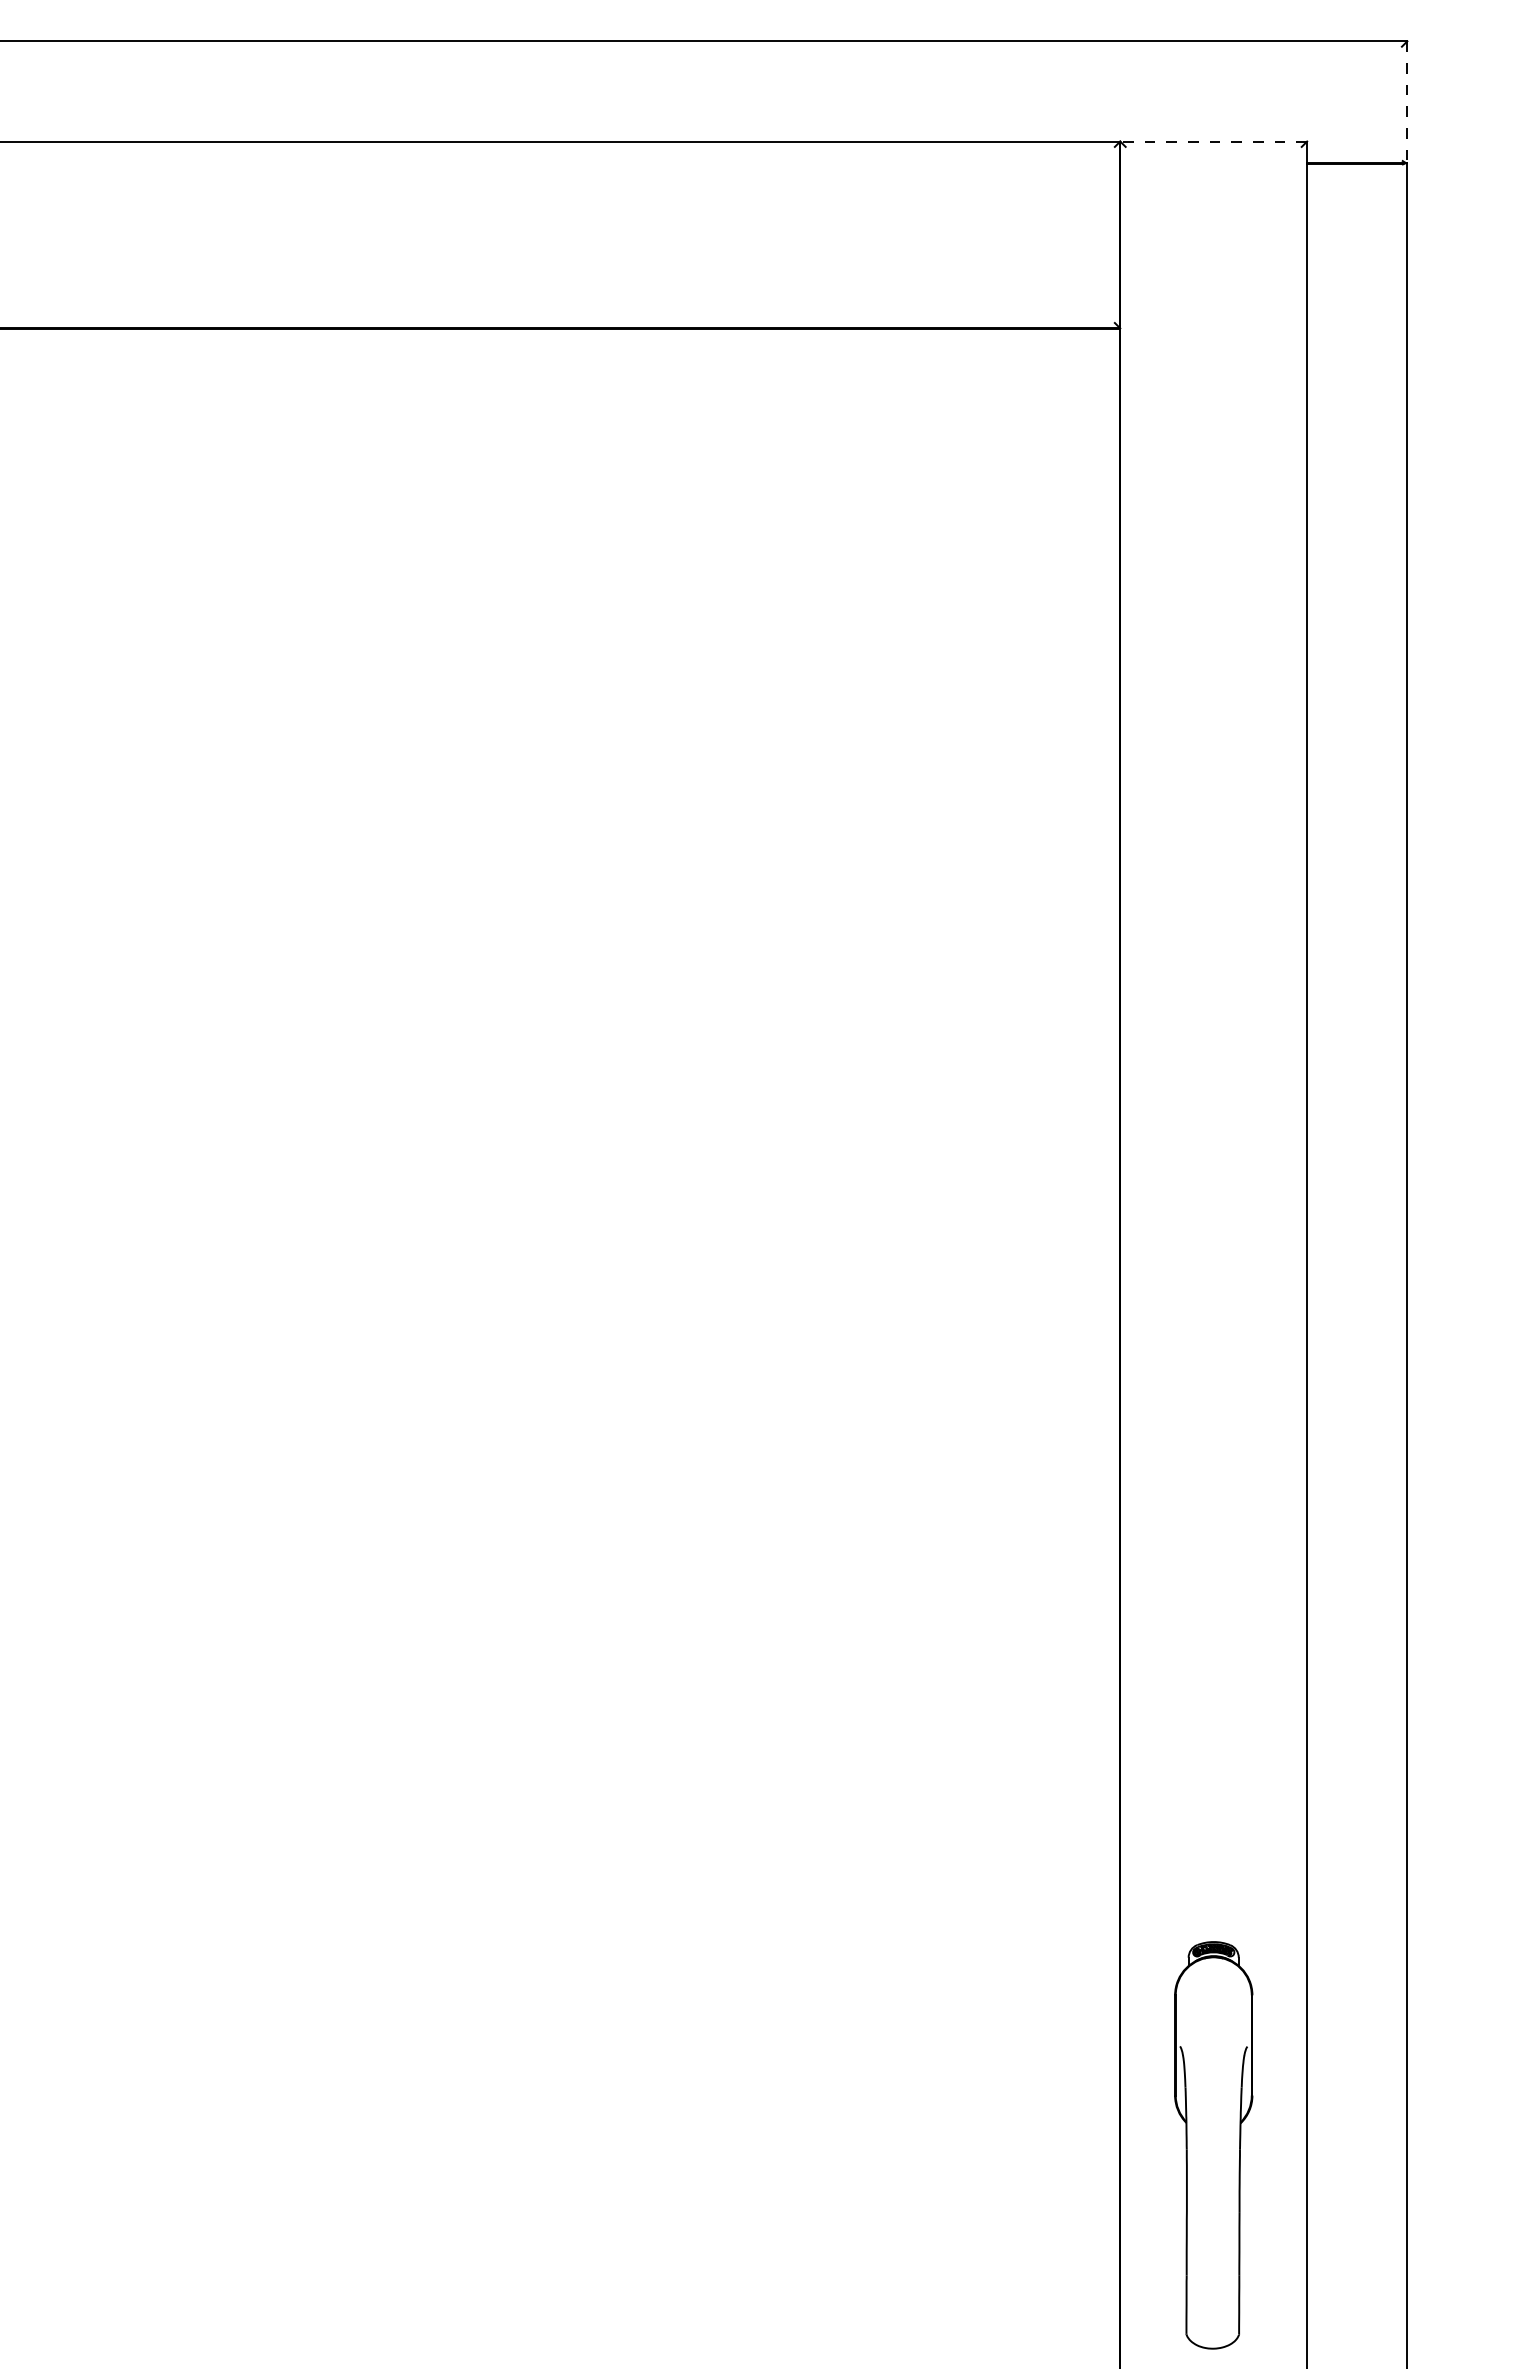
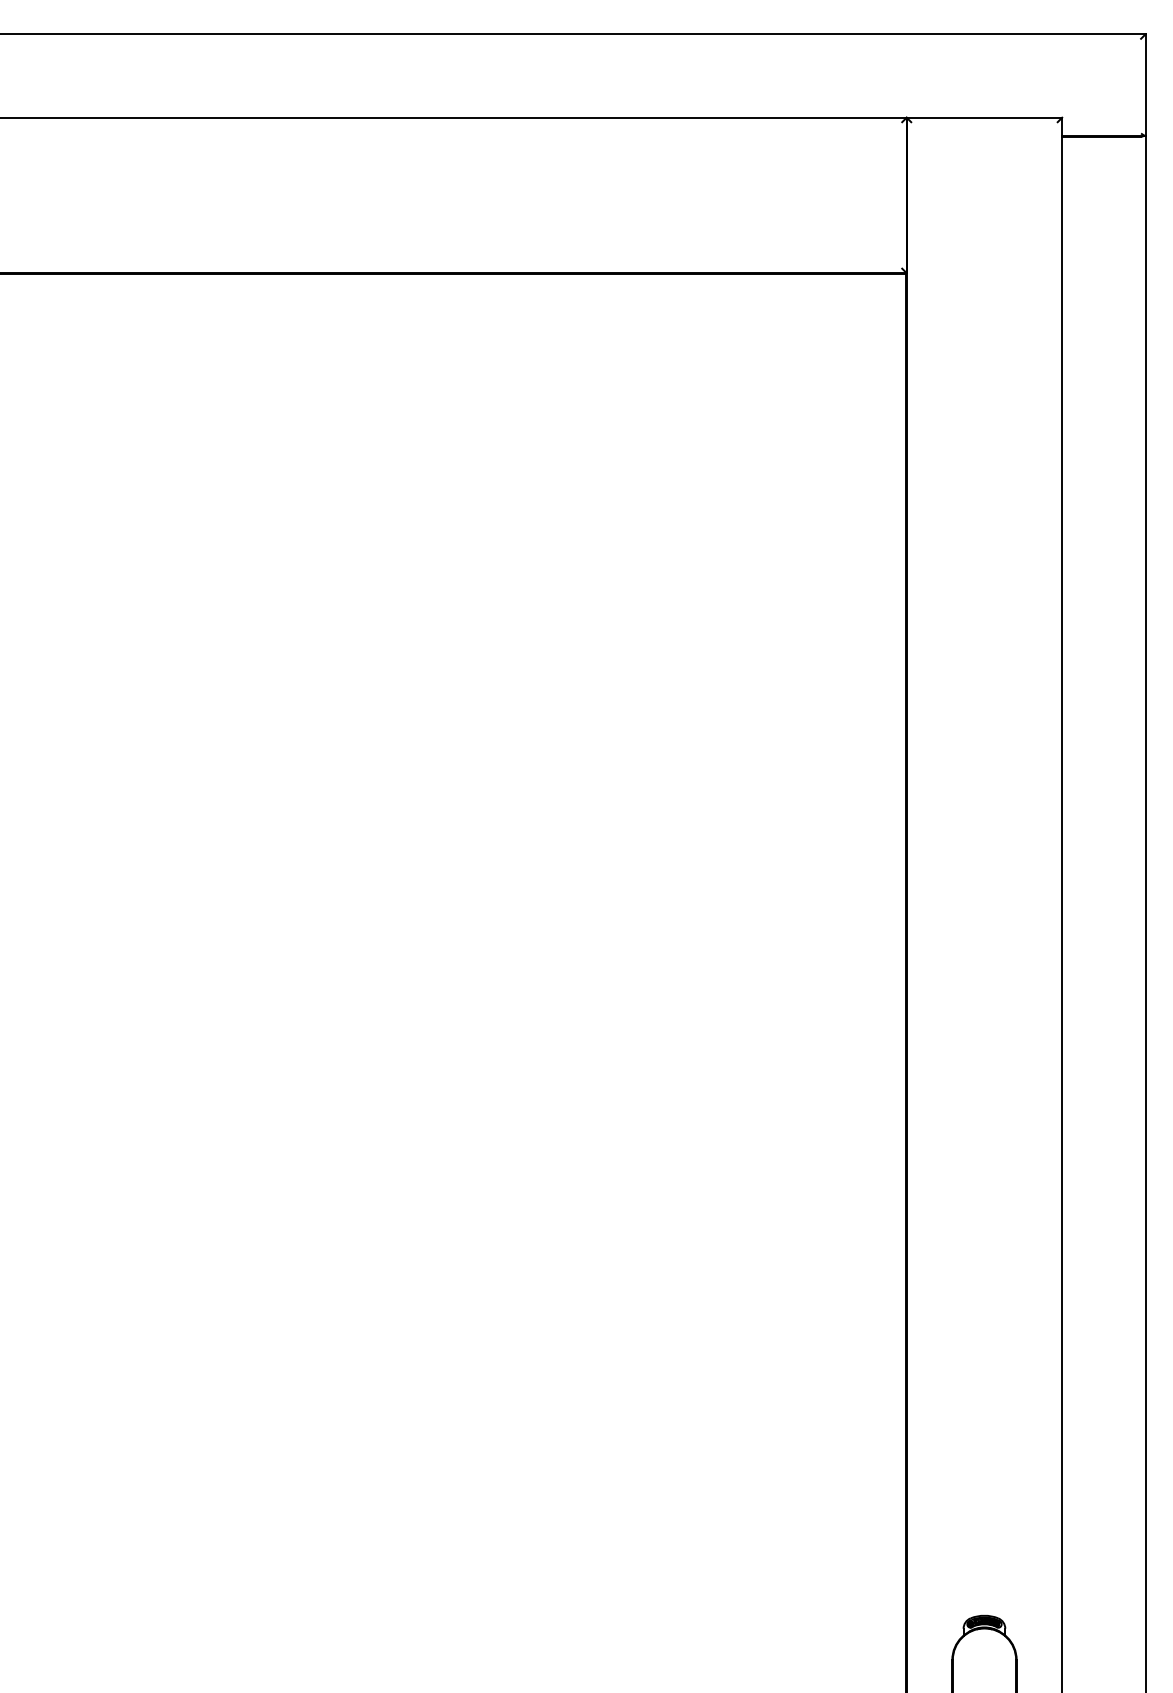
line: (1407, 102) -> (1145, 85), dashed -> solid
line: (1213, 141) -> (984, 117), dashed -> solid

